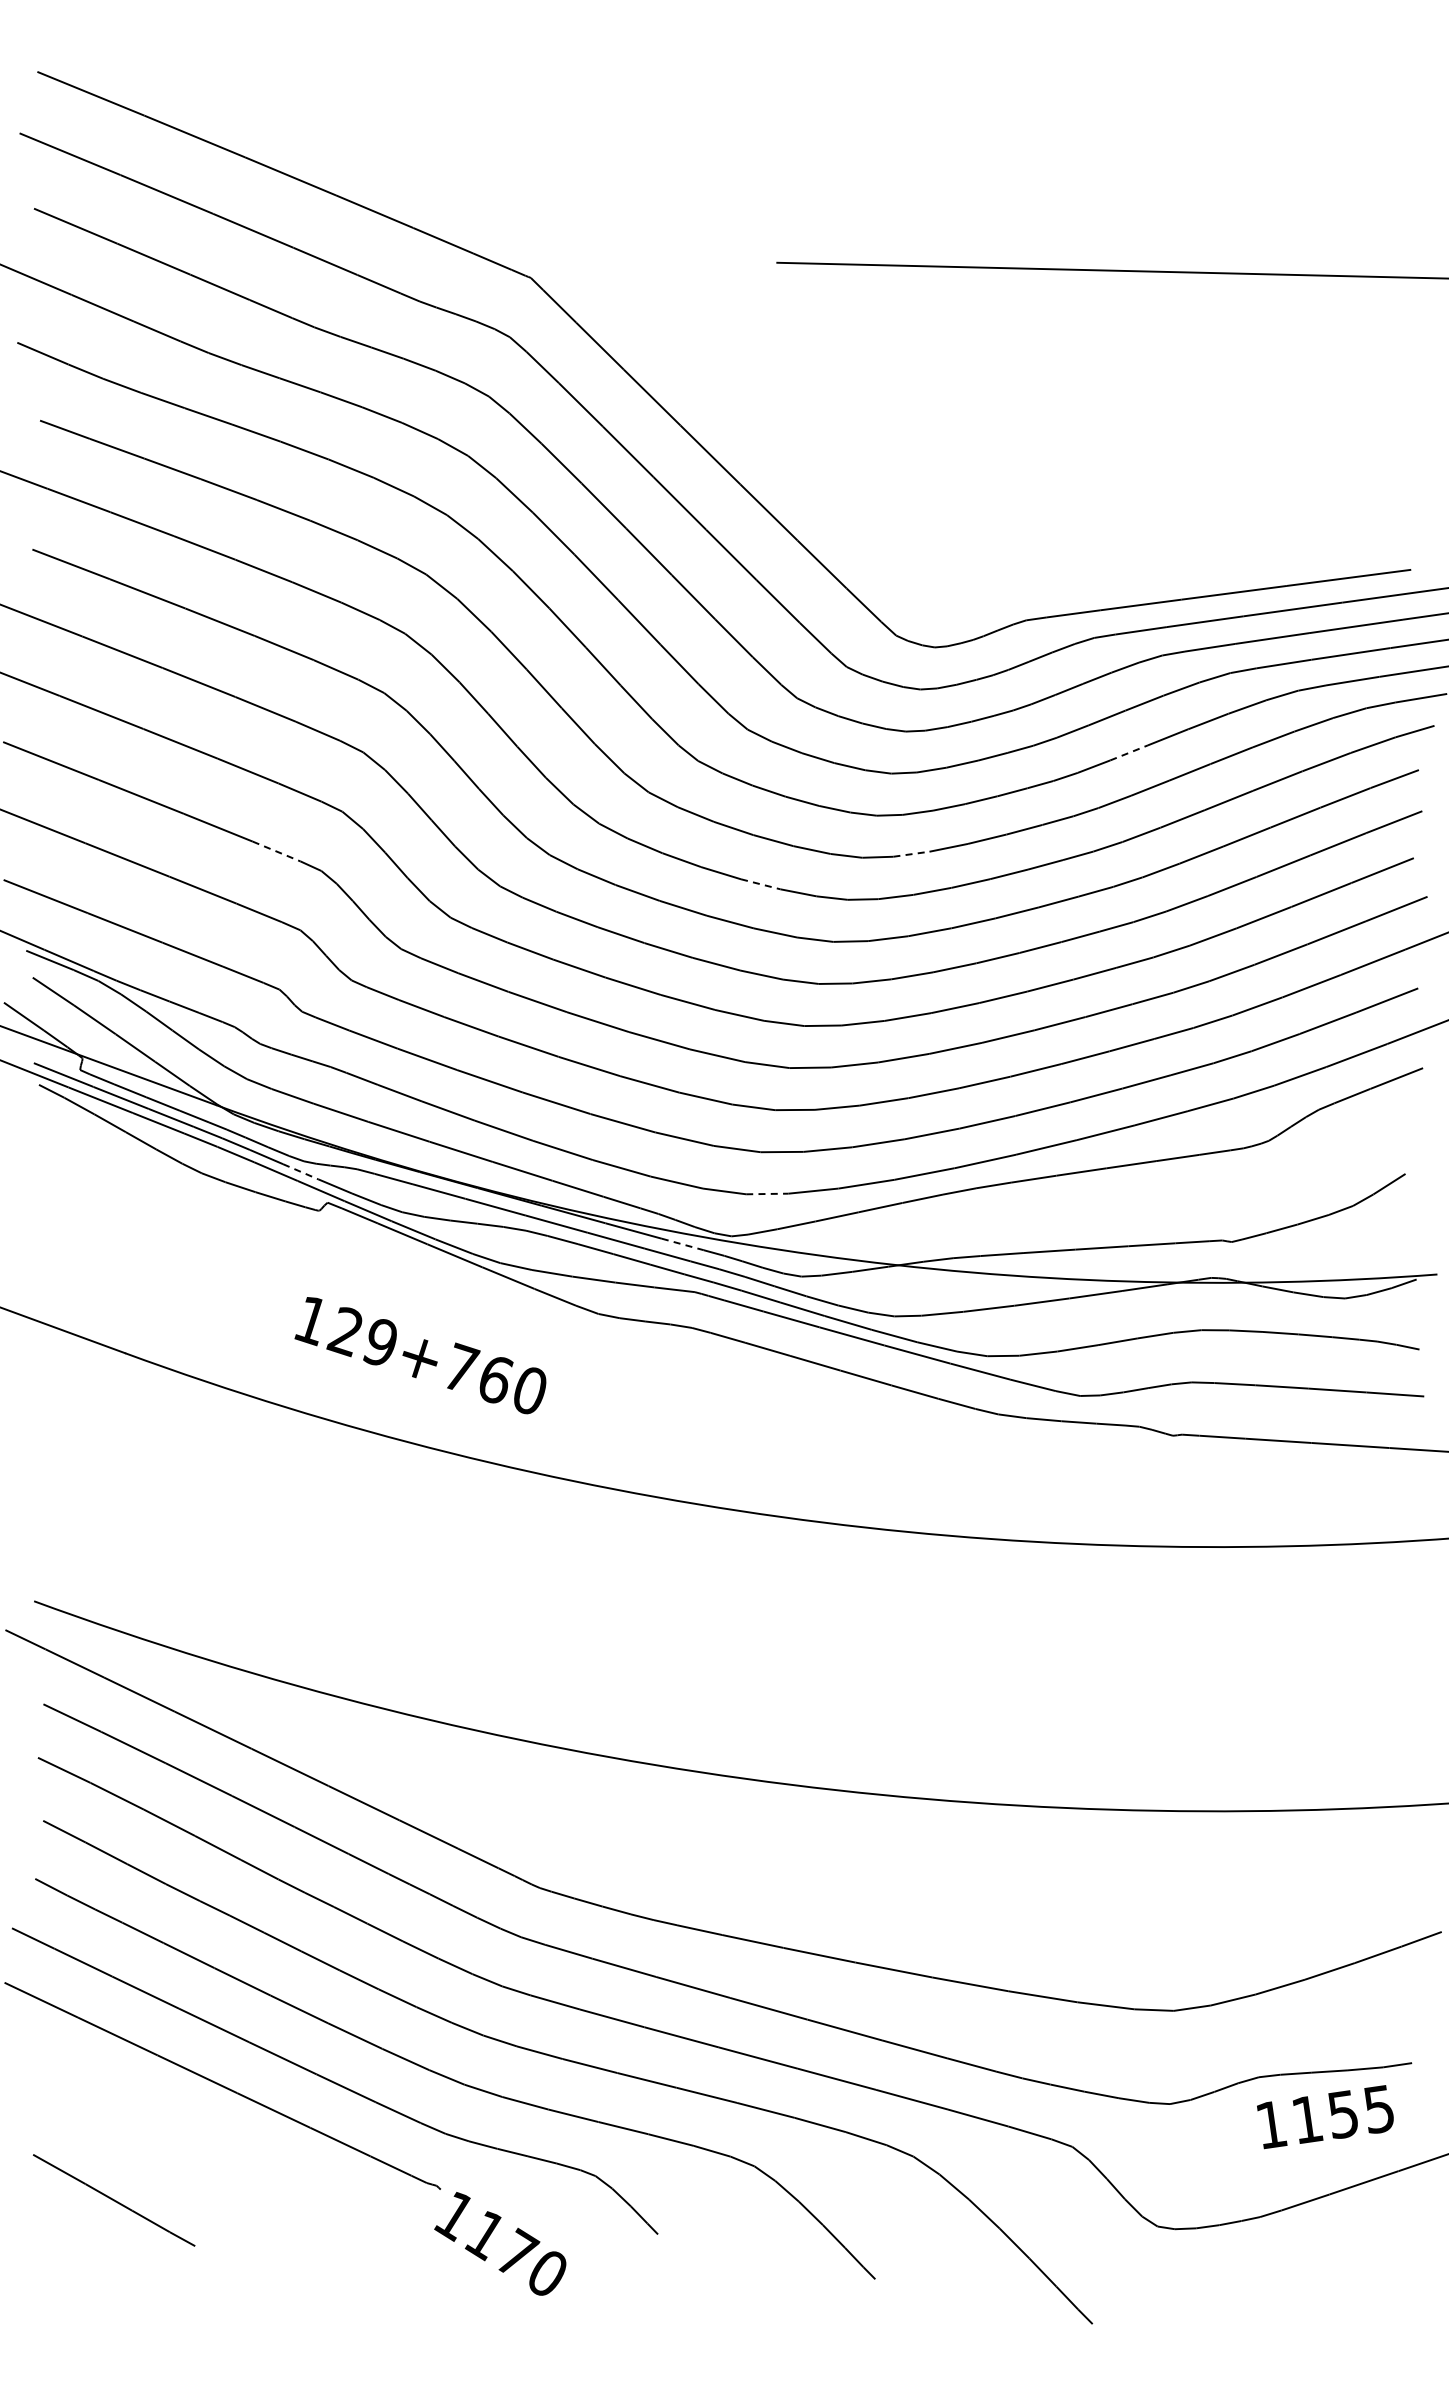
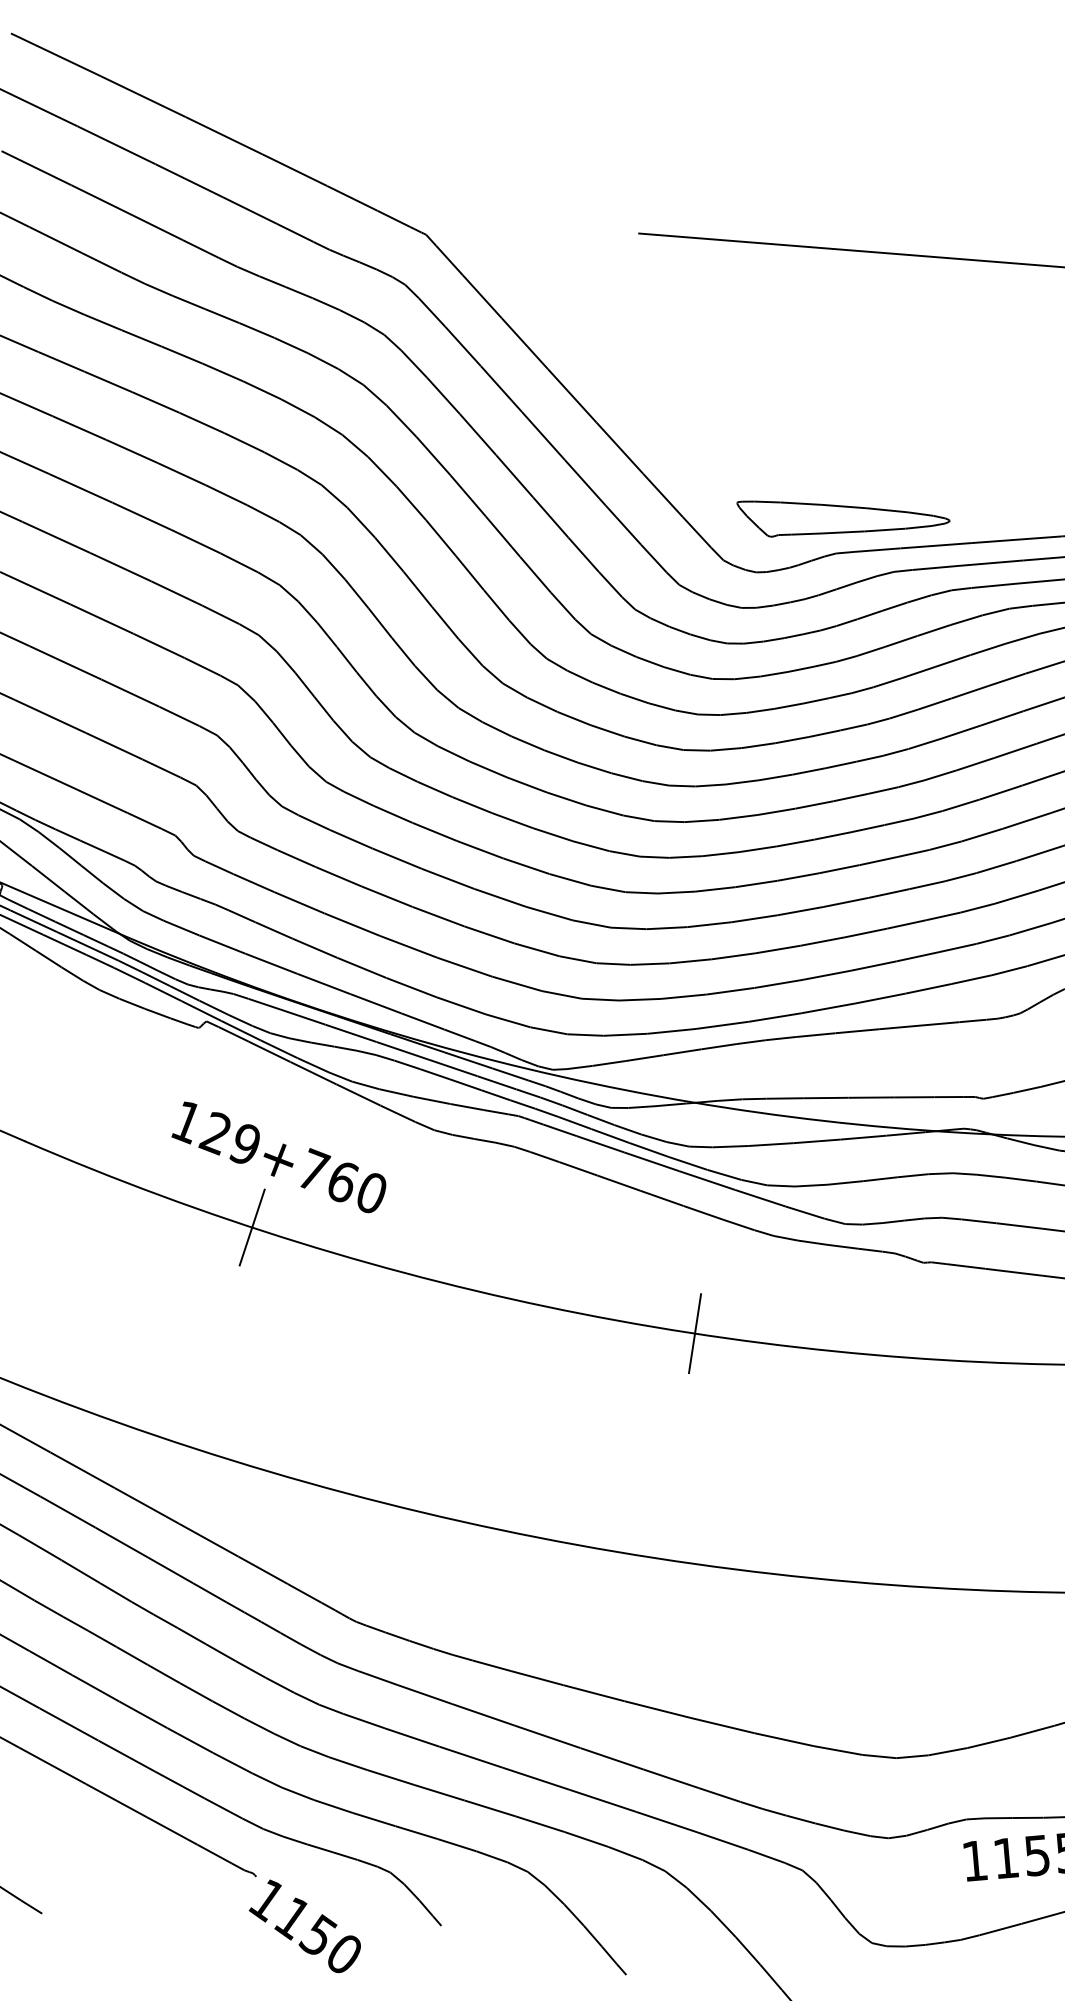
part: (1031, 585) -> (842, 523), added
line: (1129, 752) -> (918, 672), dashed -> solid
line: (276, 851) -> (179, 716), dashed -> solid
line: (911, 854) -> (726, 749), dashed -> solid
line: (761, 884) -> (595, 768), dashed -> solid
line: (301, 1171) -> (185, 993), dashed -> solid
line: (767, 1193) -> (585, 1034), dashed -> solid
line: (682, 1244) -> (510, 1074), dashed -> solid
line: (393, 1438) -> (251, 1227), added
line: (912, 1532) -> (694, 1333), added
text: (517, 2251) -> (319, 1933), 1170 -> 1150

